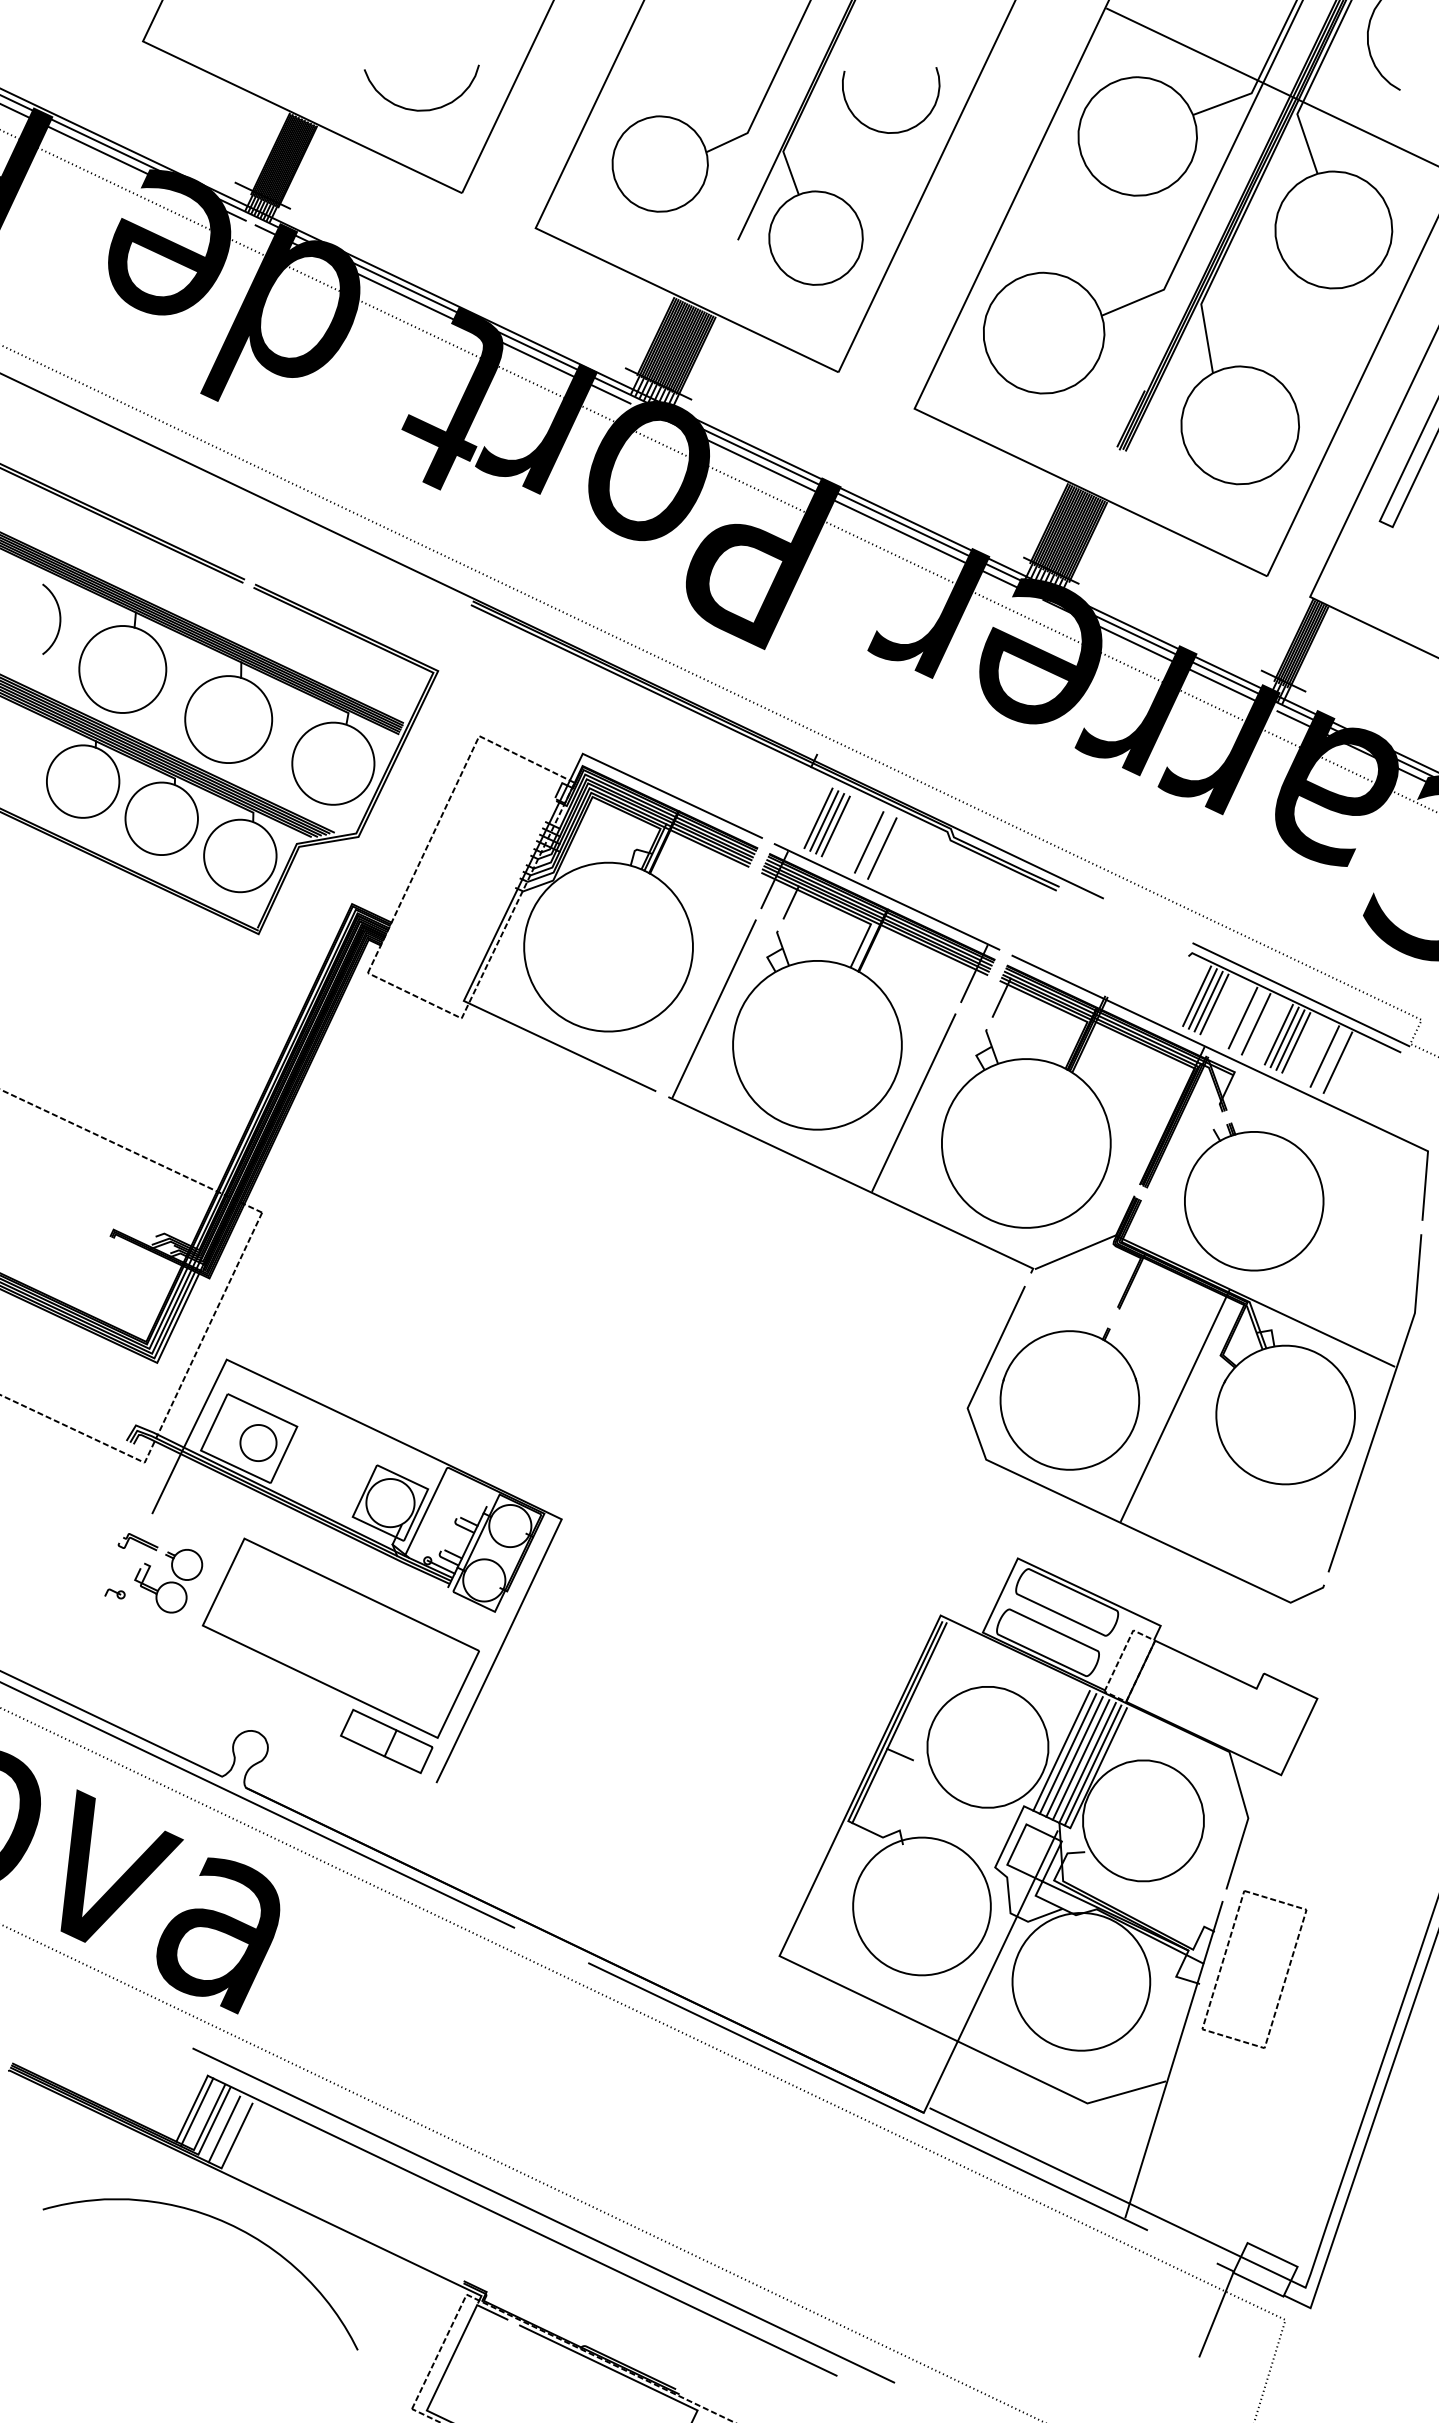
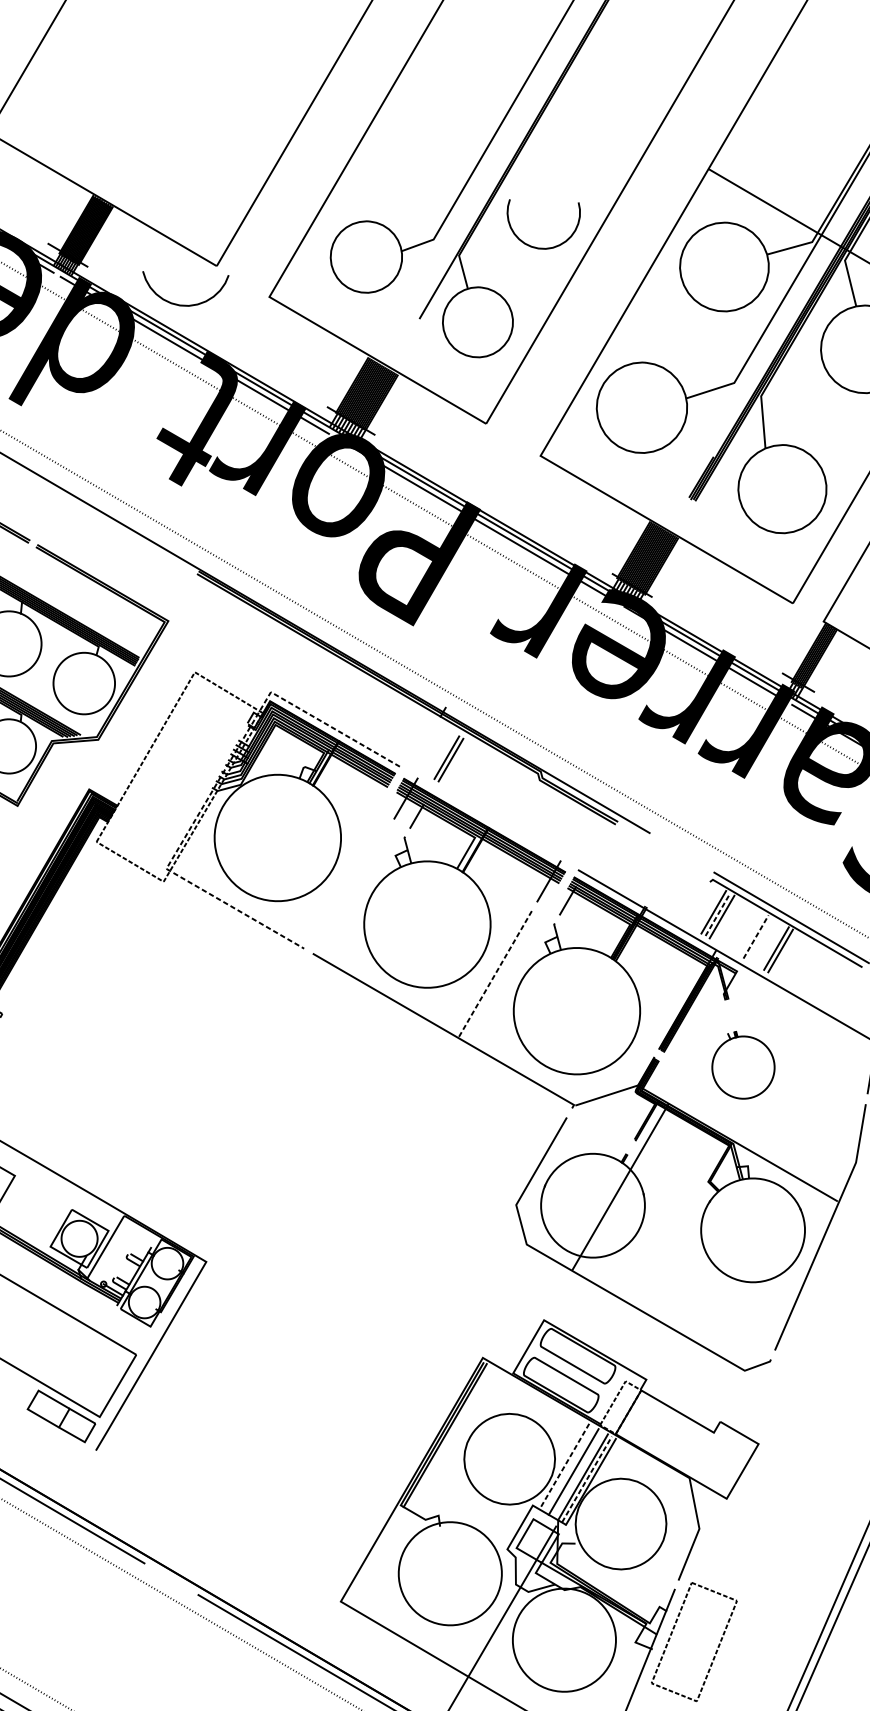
curve: (421, 109) -> (182, 304), moved
line: (818, 818) -> (442, 755), removed
line: (835, 826) -> (454, 762), removed
line: (868, 842) -> (478, 776), removed
line: (882, 848) -> (488, 781), removed
line: (520, 884) -> (216, 785), solid -> dashed
line: (886, 896) -> (488, 817), removed
line: (1202, 998) -> (717, 914), solid -> dashed
line: (1214, 1004) -> (726, 919), removed
line: (713, 1008) -> (352, 890), removed
line: (1242, 1017) -> (746, 931), removed
line: (1256, 1023) -> (756, 936), solid -> dashed
line: (1278, 1034) -> (772, 946), removed
line: (1296, 1042) -> (784, 953), removed
line: (1324, 1056) -> (804, 965), removed
line: (1337, 1062) -> (814, 970), removed
line: (913, 1102) -> (495, 973), solid -> dashed
part: (1254, 1196) -> (743, 1065), size x0.6
line: (1175, 1405) -> (620, 1187), moved
line: (1061, 1751) -> (564, 1467), solid -> dashed
line: (1067, 1753) -> (568, 1468), removed
line: (899, 1754) -> (443, 1458), removed
line: (1080, 1759) -> (577, 1474), removed
line: (1093, 1765) -> (587, 1479), solid -> dashed

